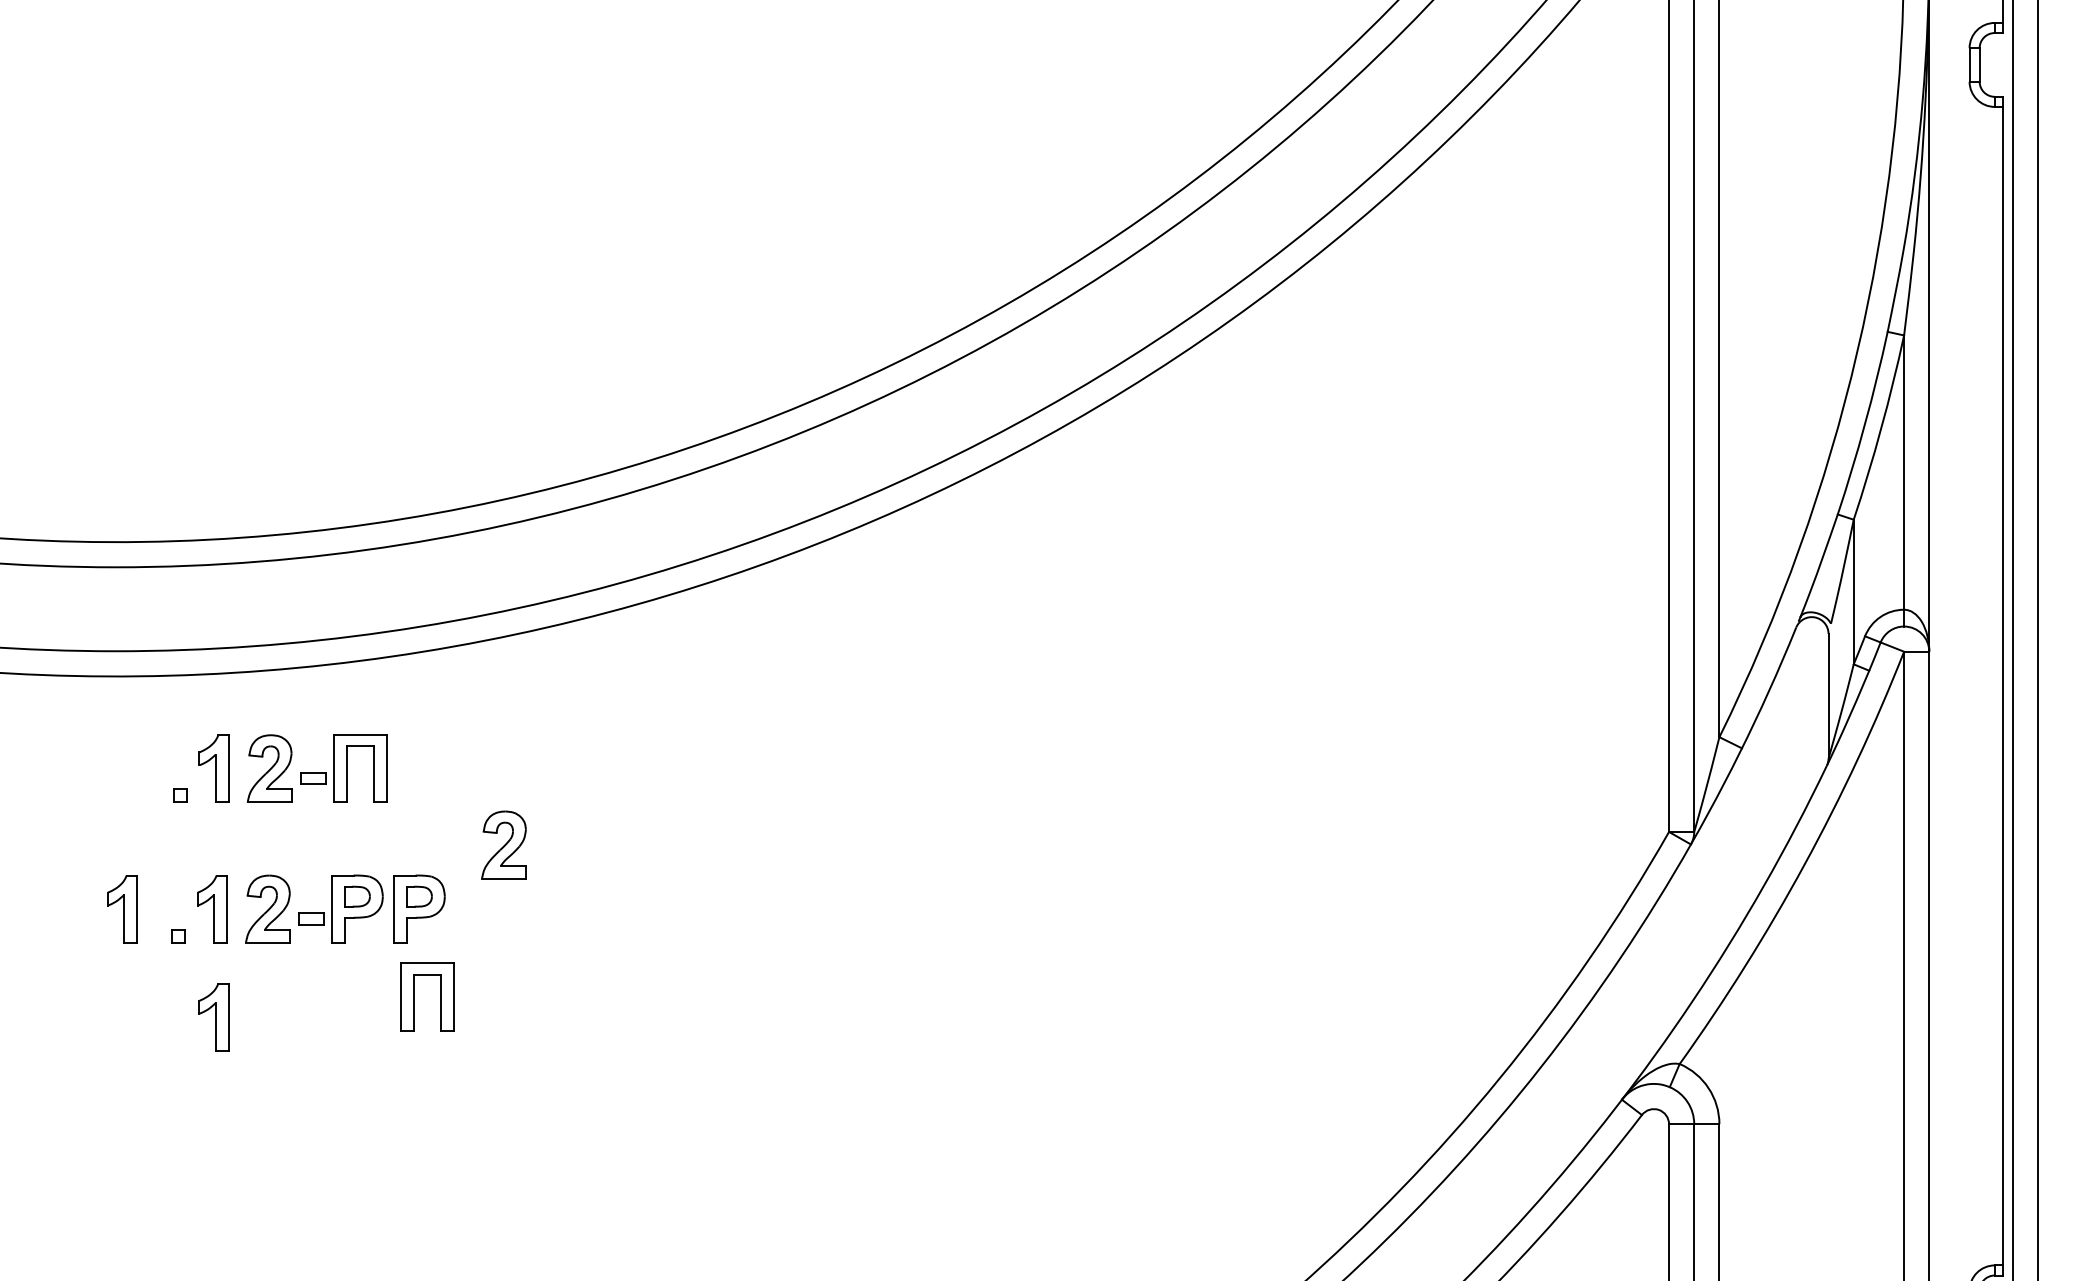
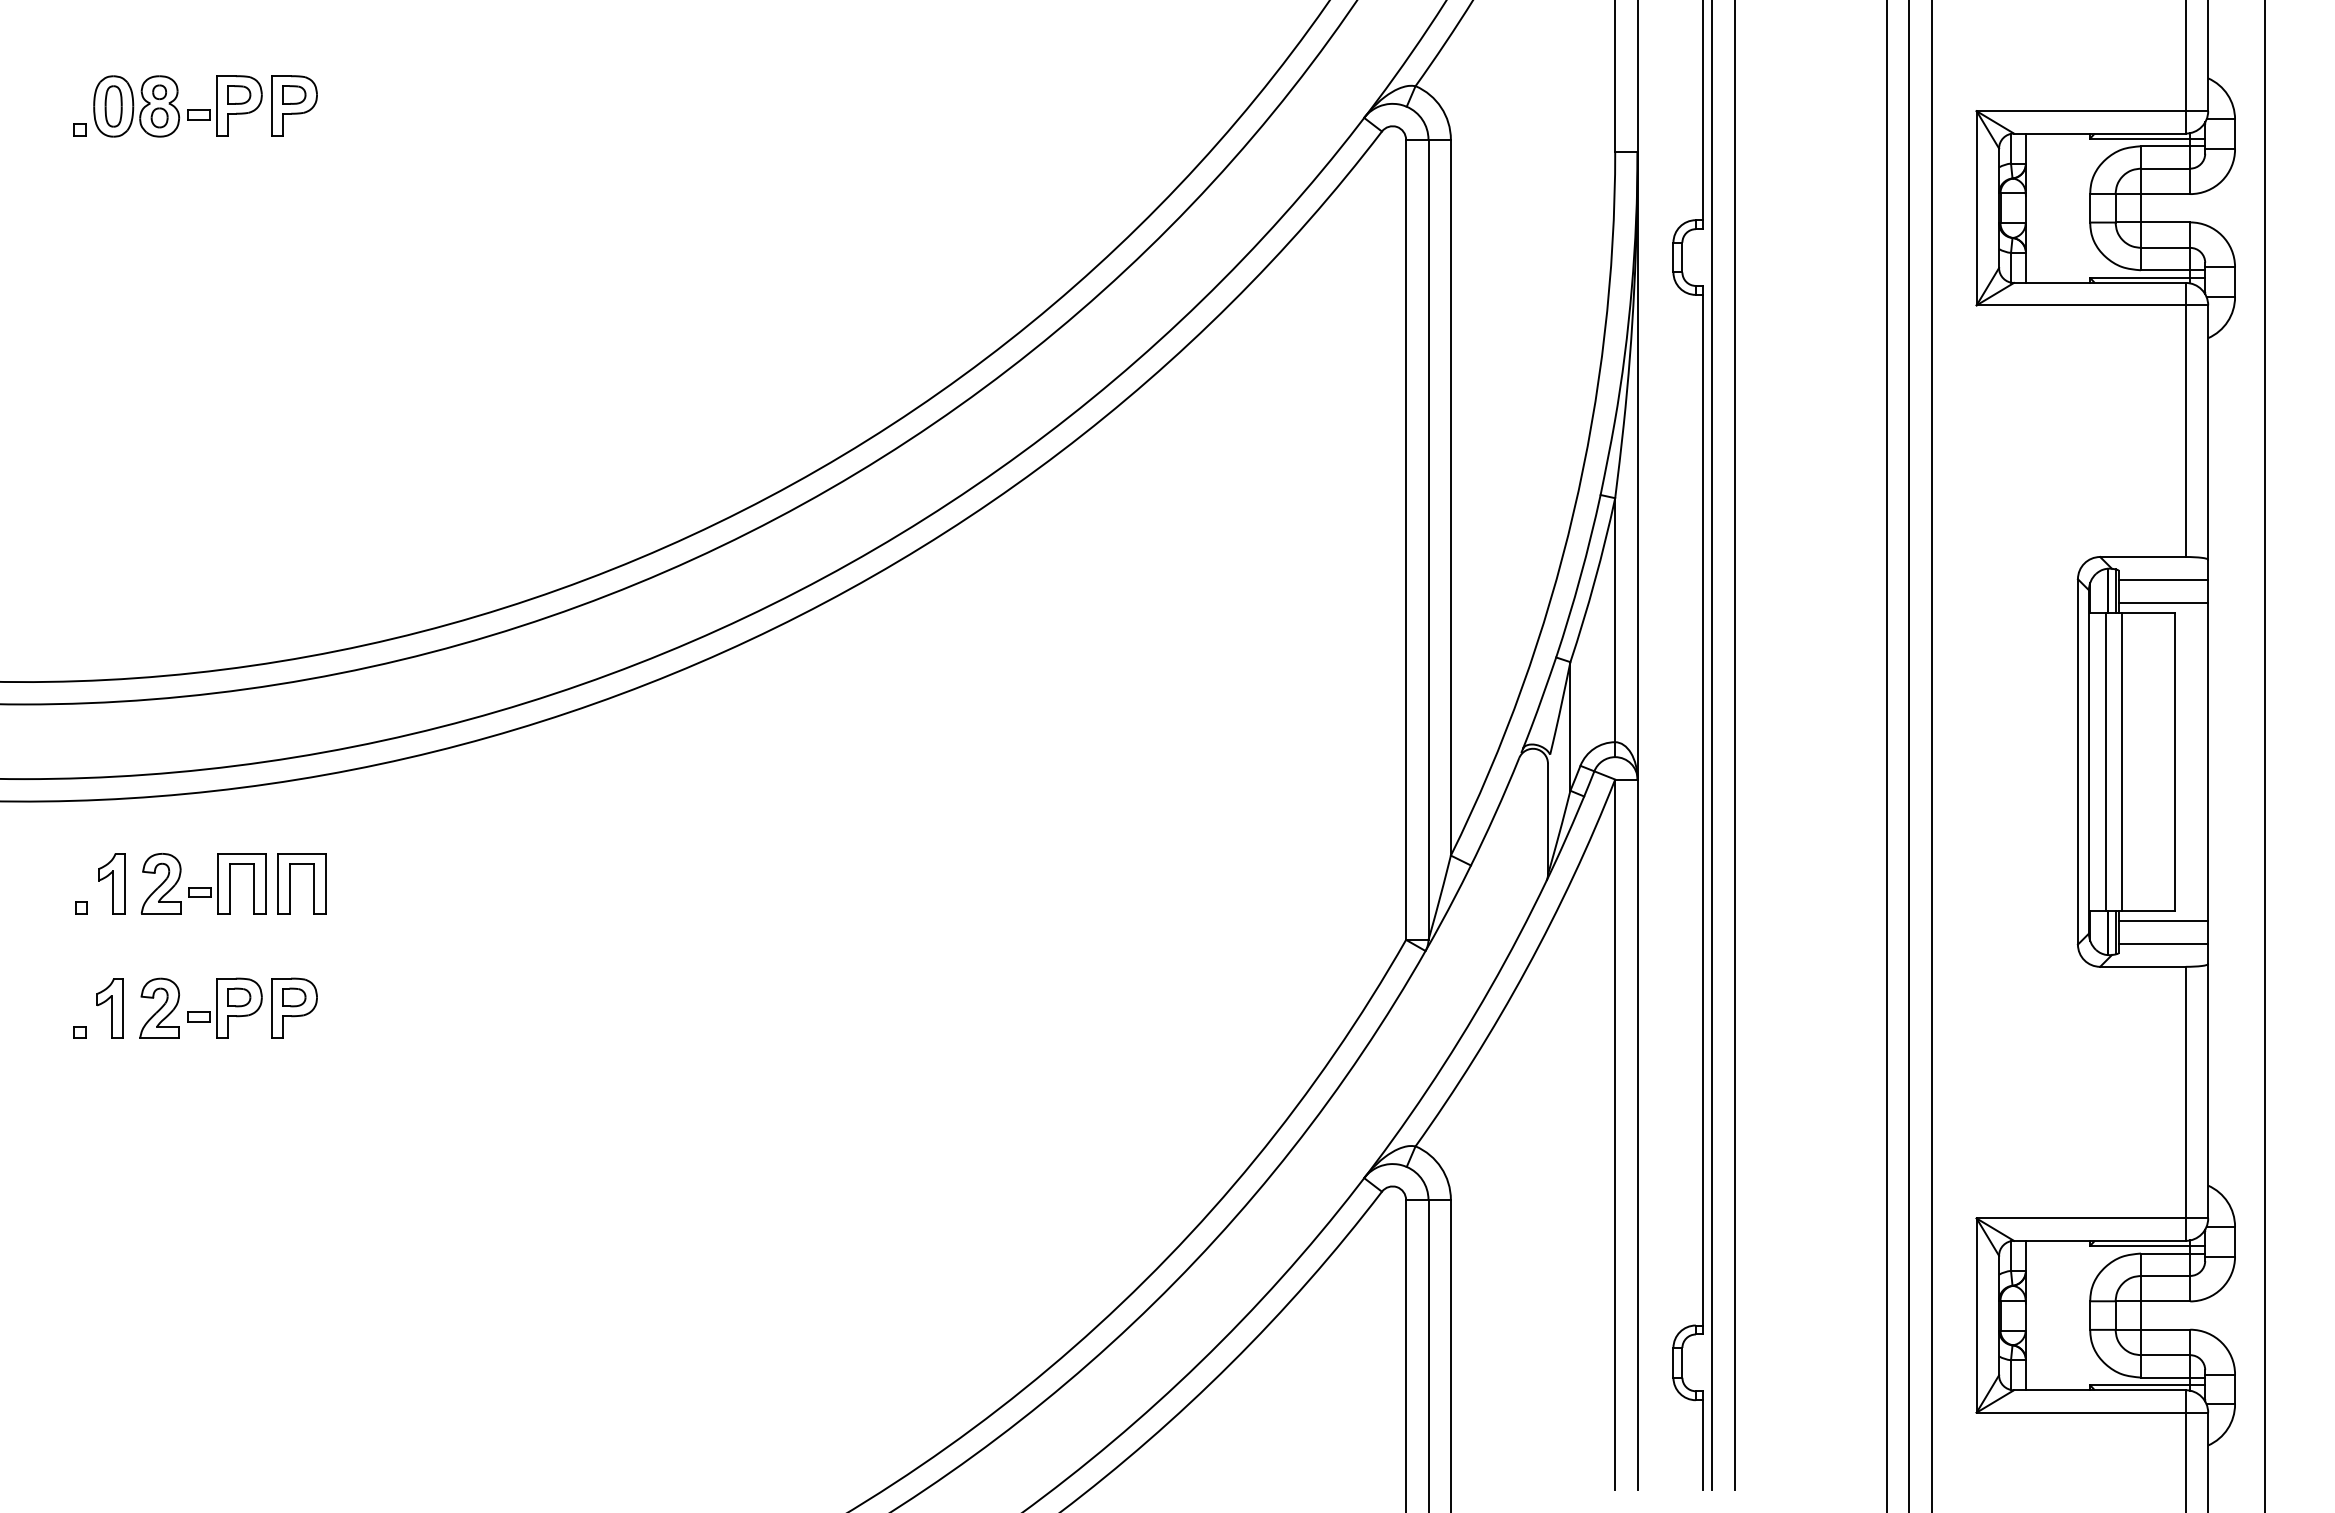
part: (503, 843) -> (369, 950), removed
part: (121, 909) -> (29, 1008), removed
part: (415, 996) -> (290, 883), moved
part: (213, 1016) -> (111, 1104), removed

